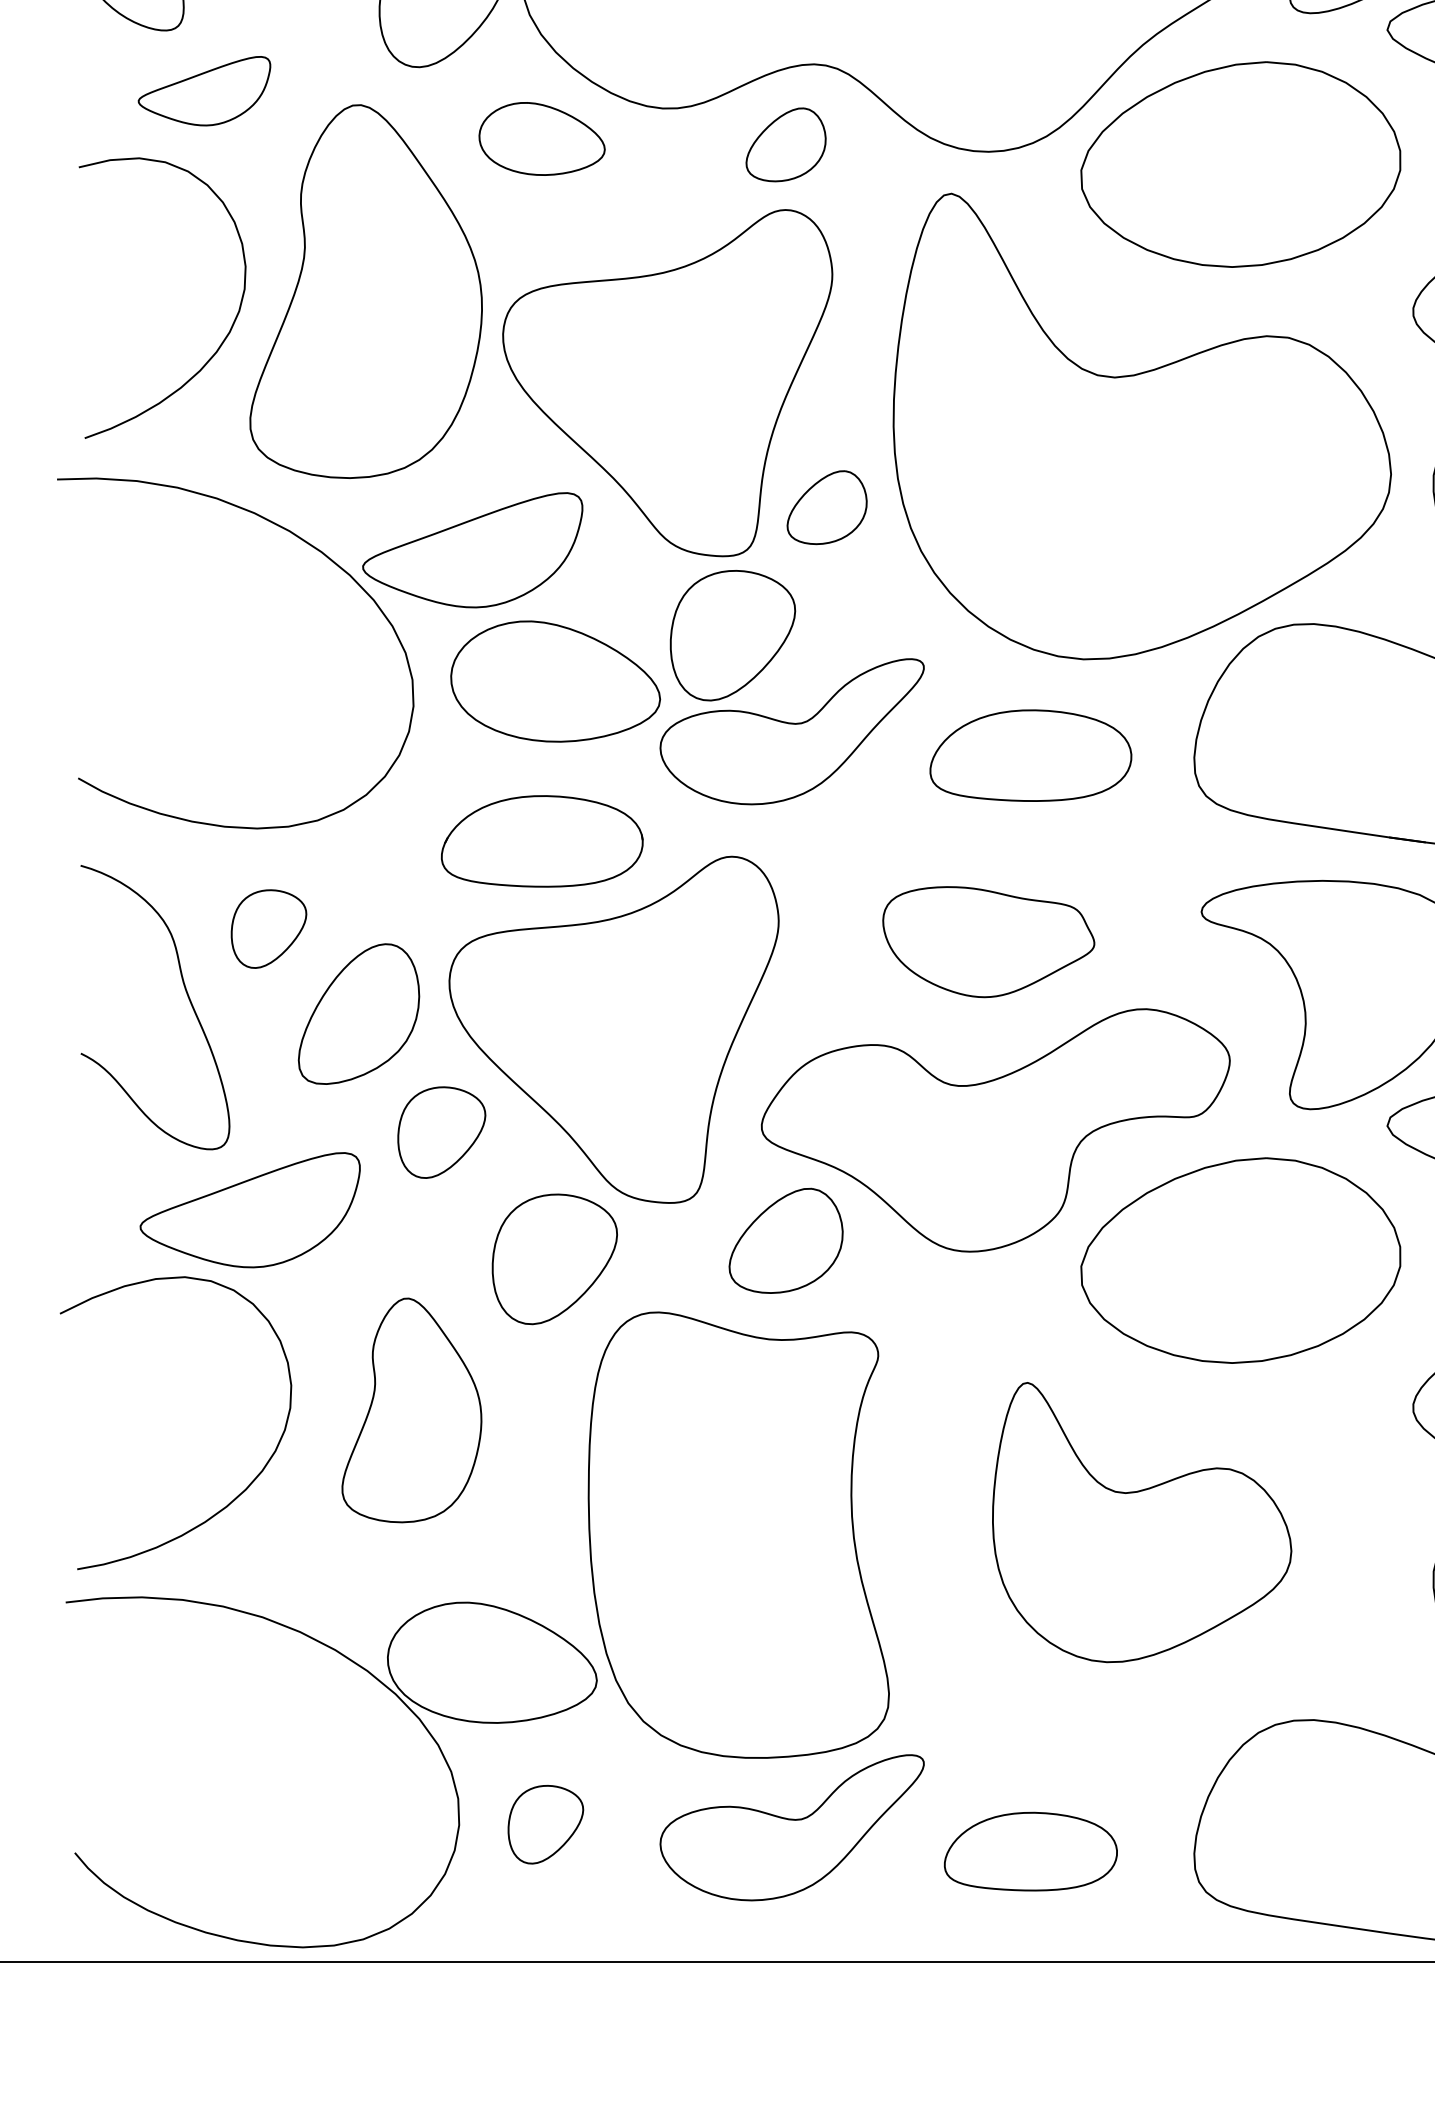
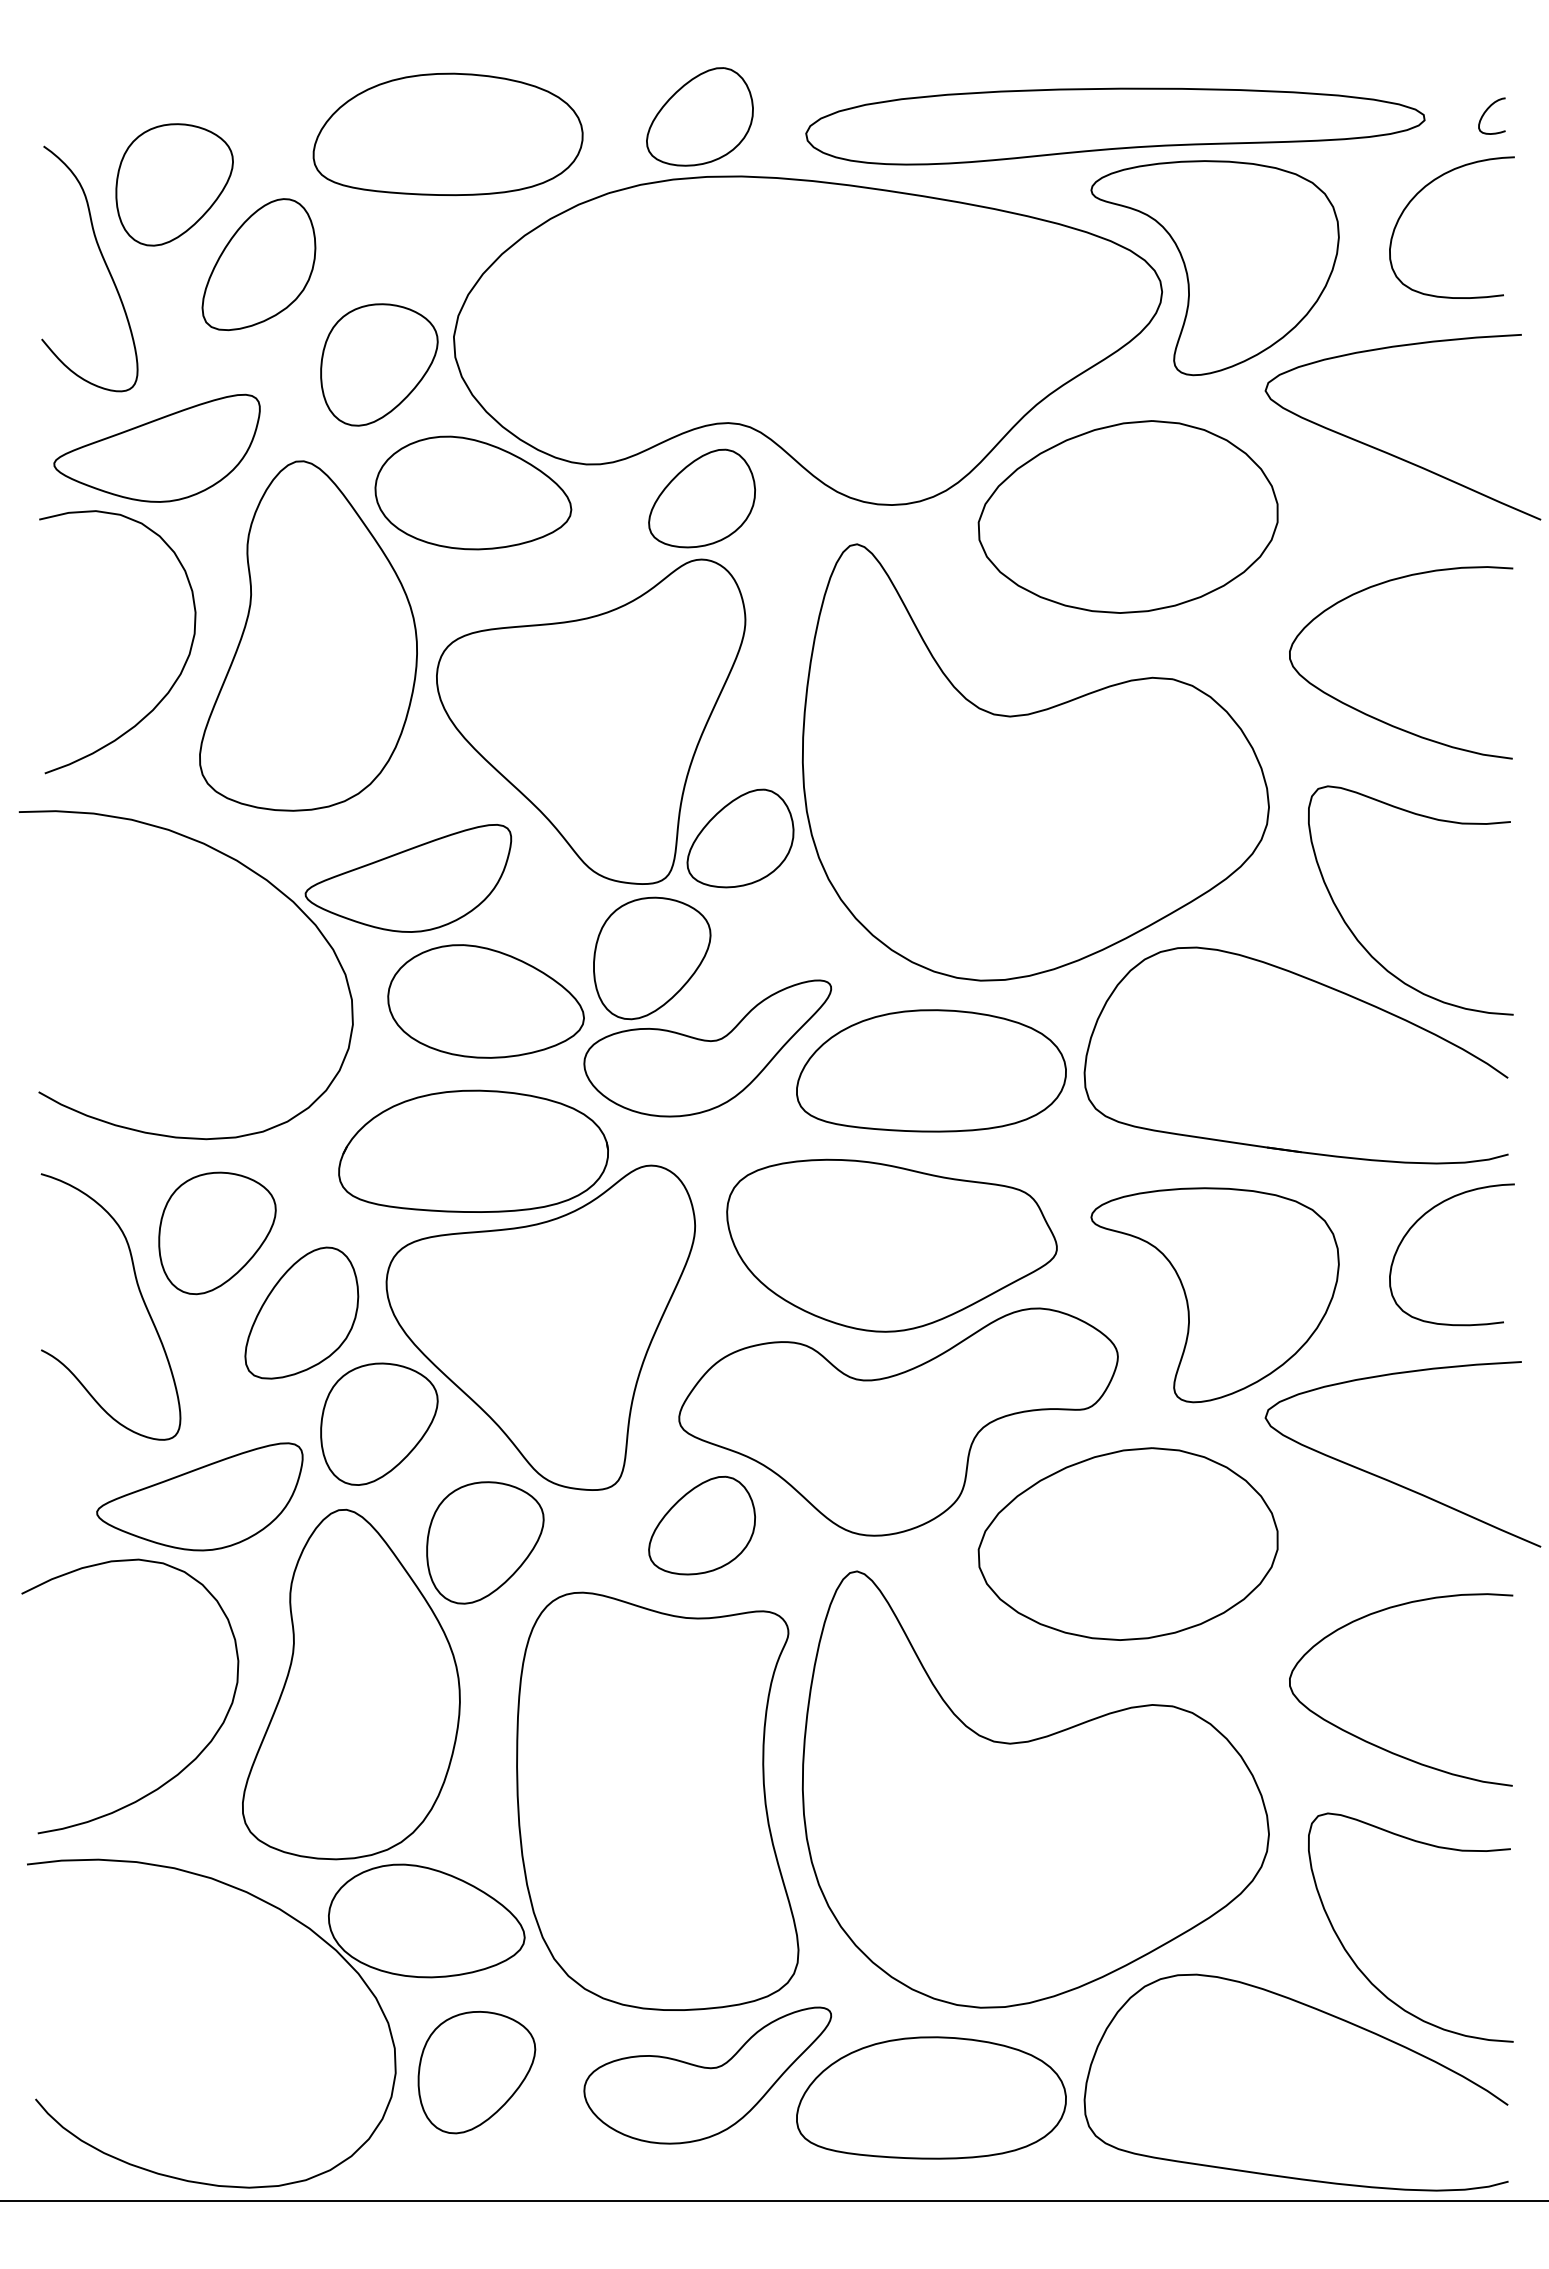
part: (203, 90) -> (156, 447), size x1.67
part: (542, 138) -> (473, 492), size x1.67
part: (785, 144) -> (701, 498), size x1.43
part: (827, 507) -> (740, 838), size x1.43
part: (1030, 755) -> (931, 1070), size x1.43
part: (542, 840) -> (473, 1150), size x1.43
part: (269, 929) -> (217, 1233), size x1.67
part: (988, 941) -> (891, 1245), size x1.67
part: (441, 1131) -> (379, 1423), size x1.43
part: (412, 1410) -> (351, 1684), size x1.67
part: (1141, 1522) -> (1035, 1789), size x1.67
part: (545, 1824) -> (476, 2072), size x1.67
part: (1030, 1851) -> (931, 2097), size x1.67

